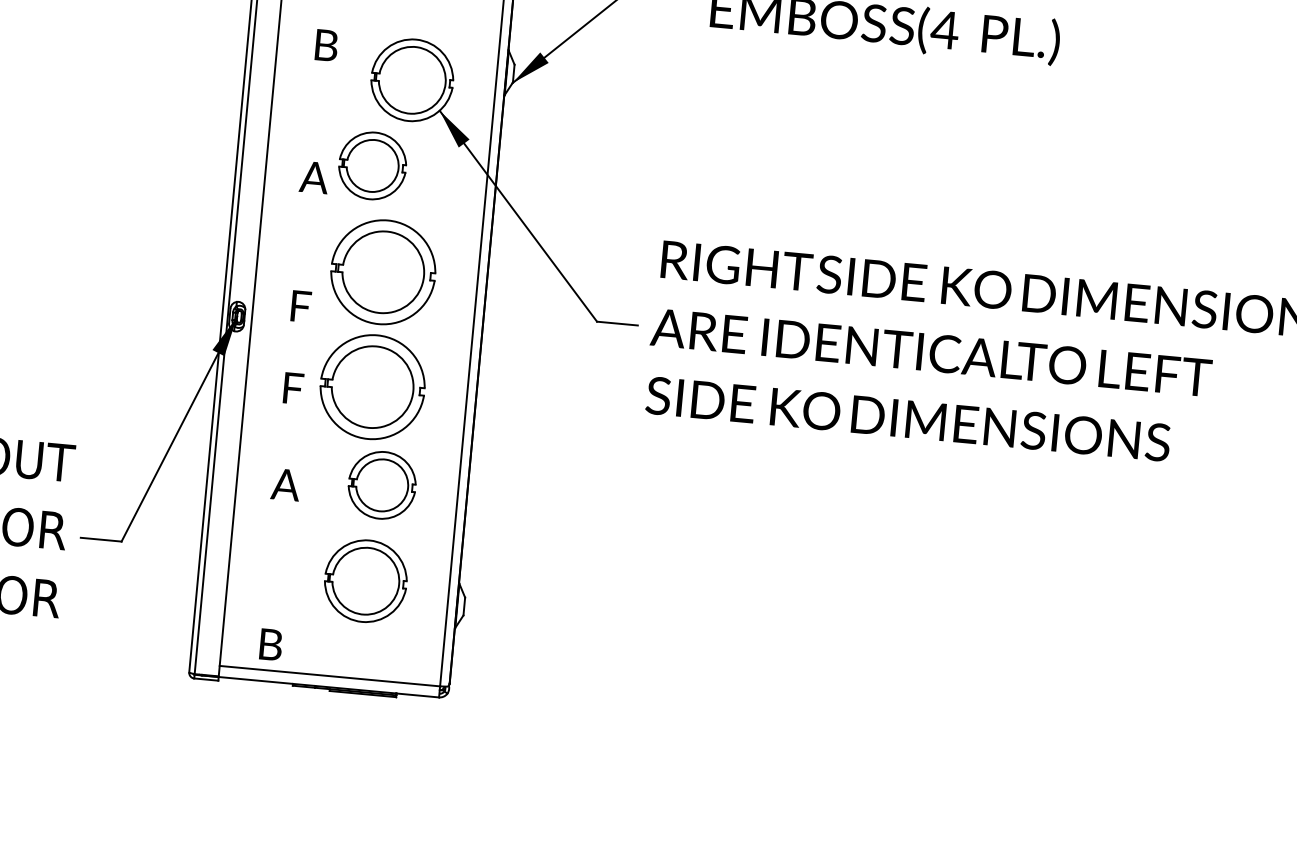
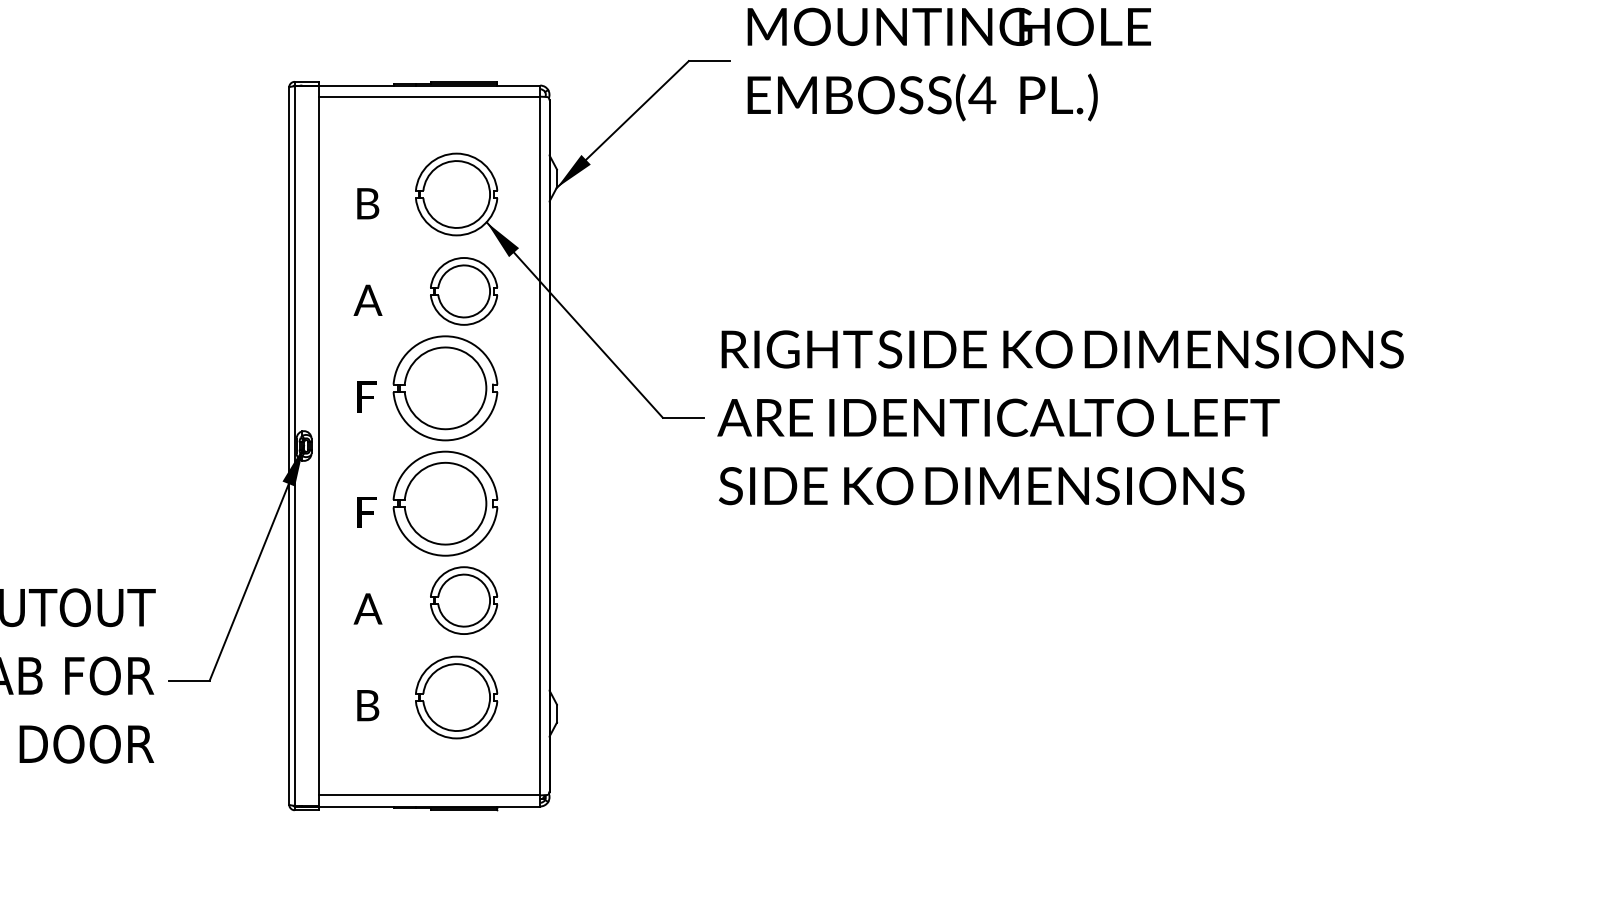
text: (327, 45) -> (368, 203), moved
part: (373, 166) -> (464, 291), moved
text: (300, 305) -> (366, 396), moved
text: (271, 644) -> (368, 705), moved

